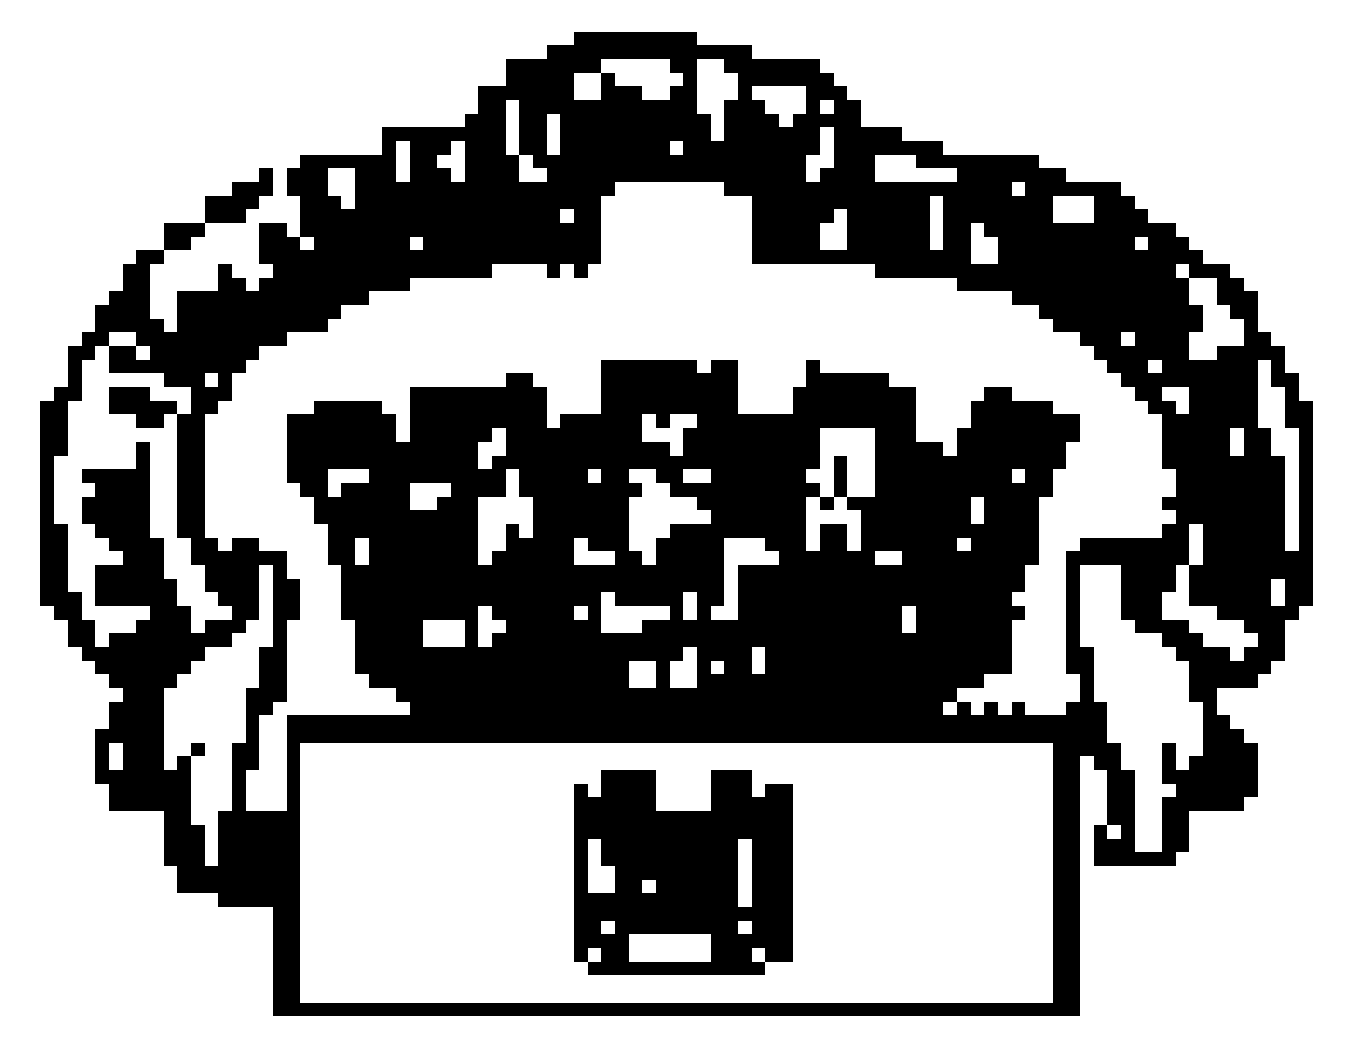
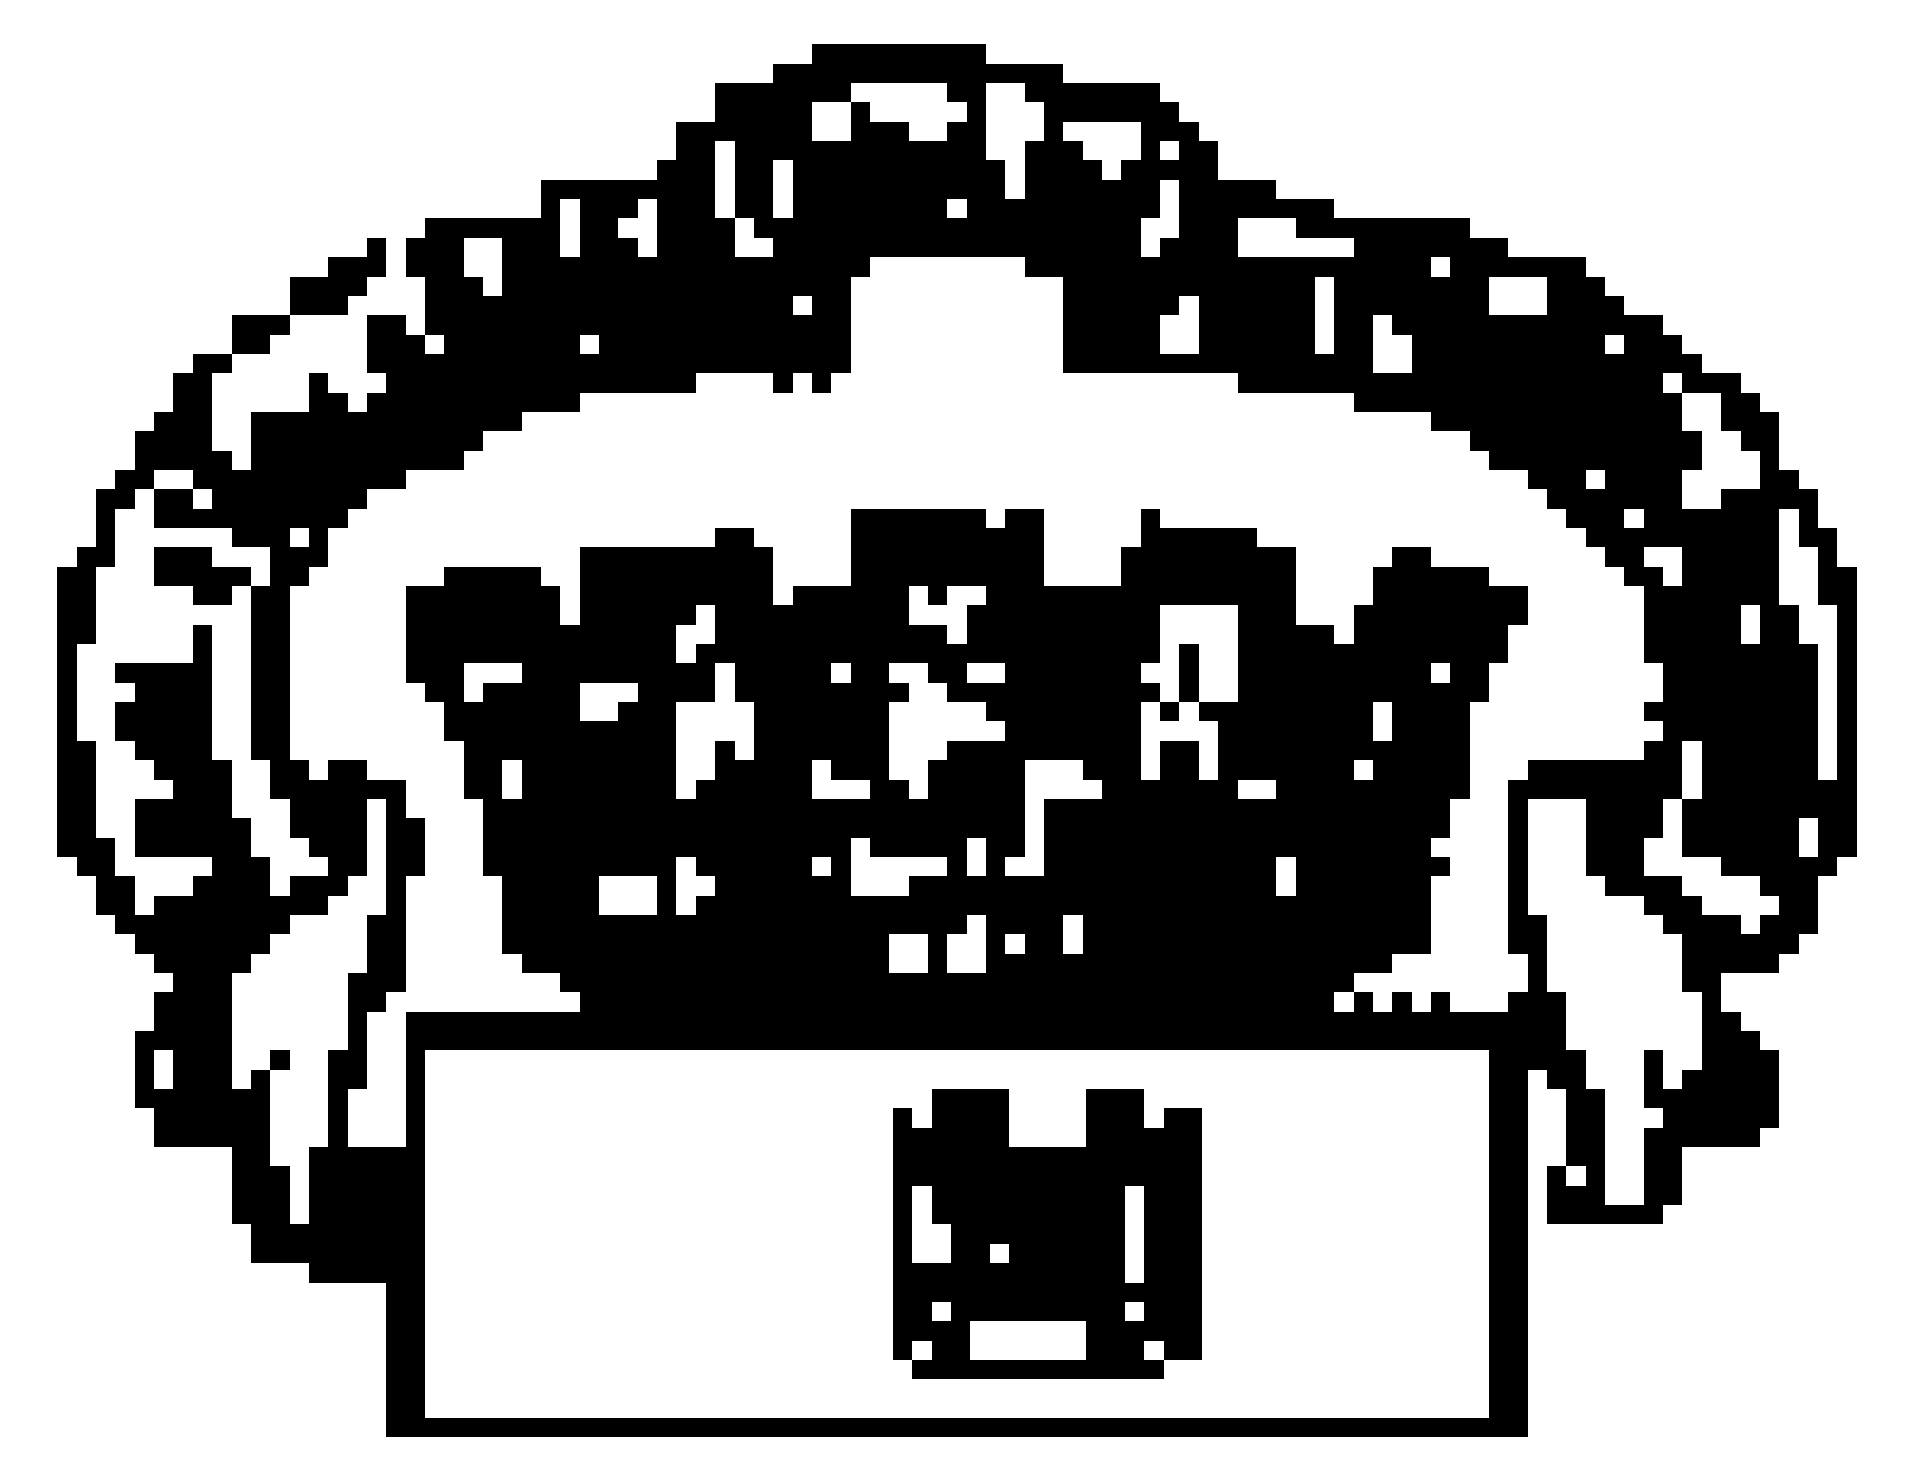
part: (683, 872) -> (1047, 1233), moved

